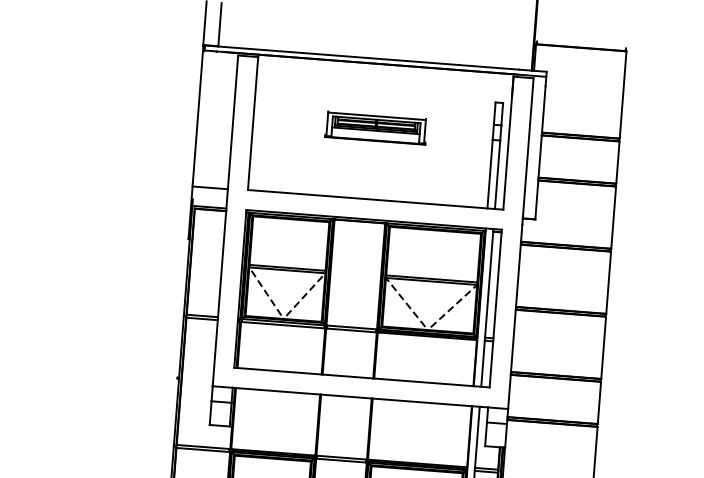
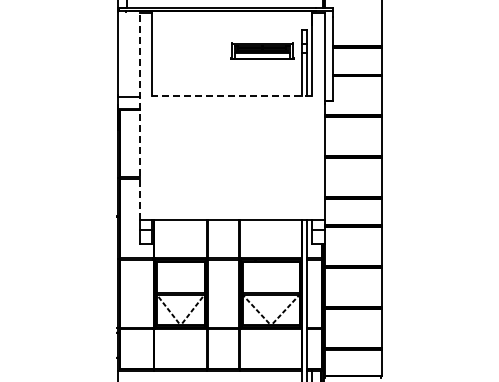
part: (376, 126) -> (262, 50), moved
line: (374, 200) -> (231, 96), solid -> dashed
line: (225, 220) -> (139, 116), solid -> dashed
part: (366, 299) -> (231, 158), removed

